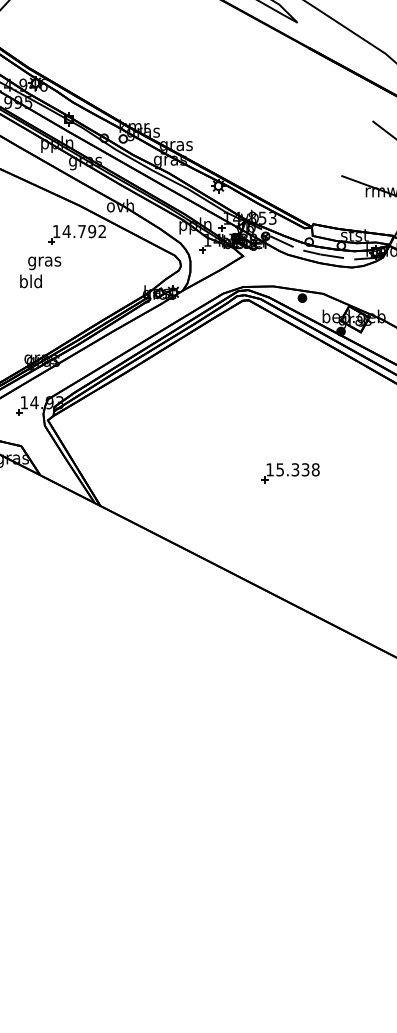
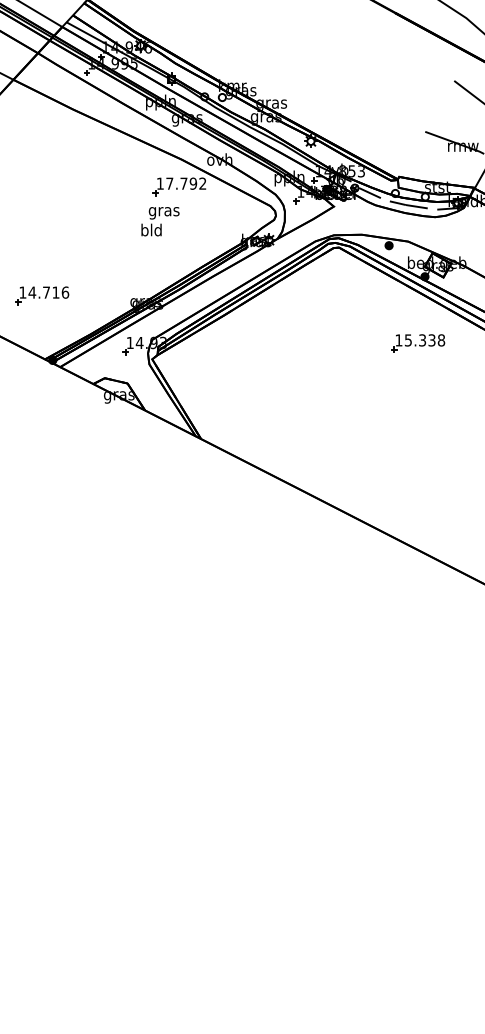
text: (66, 231) -> (169, 183), 14.792 -> 17.792
text: (40, 272) -> (160, 221), moved
part: (291, 473) -> (418, 343), moved

